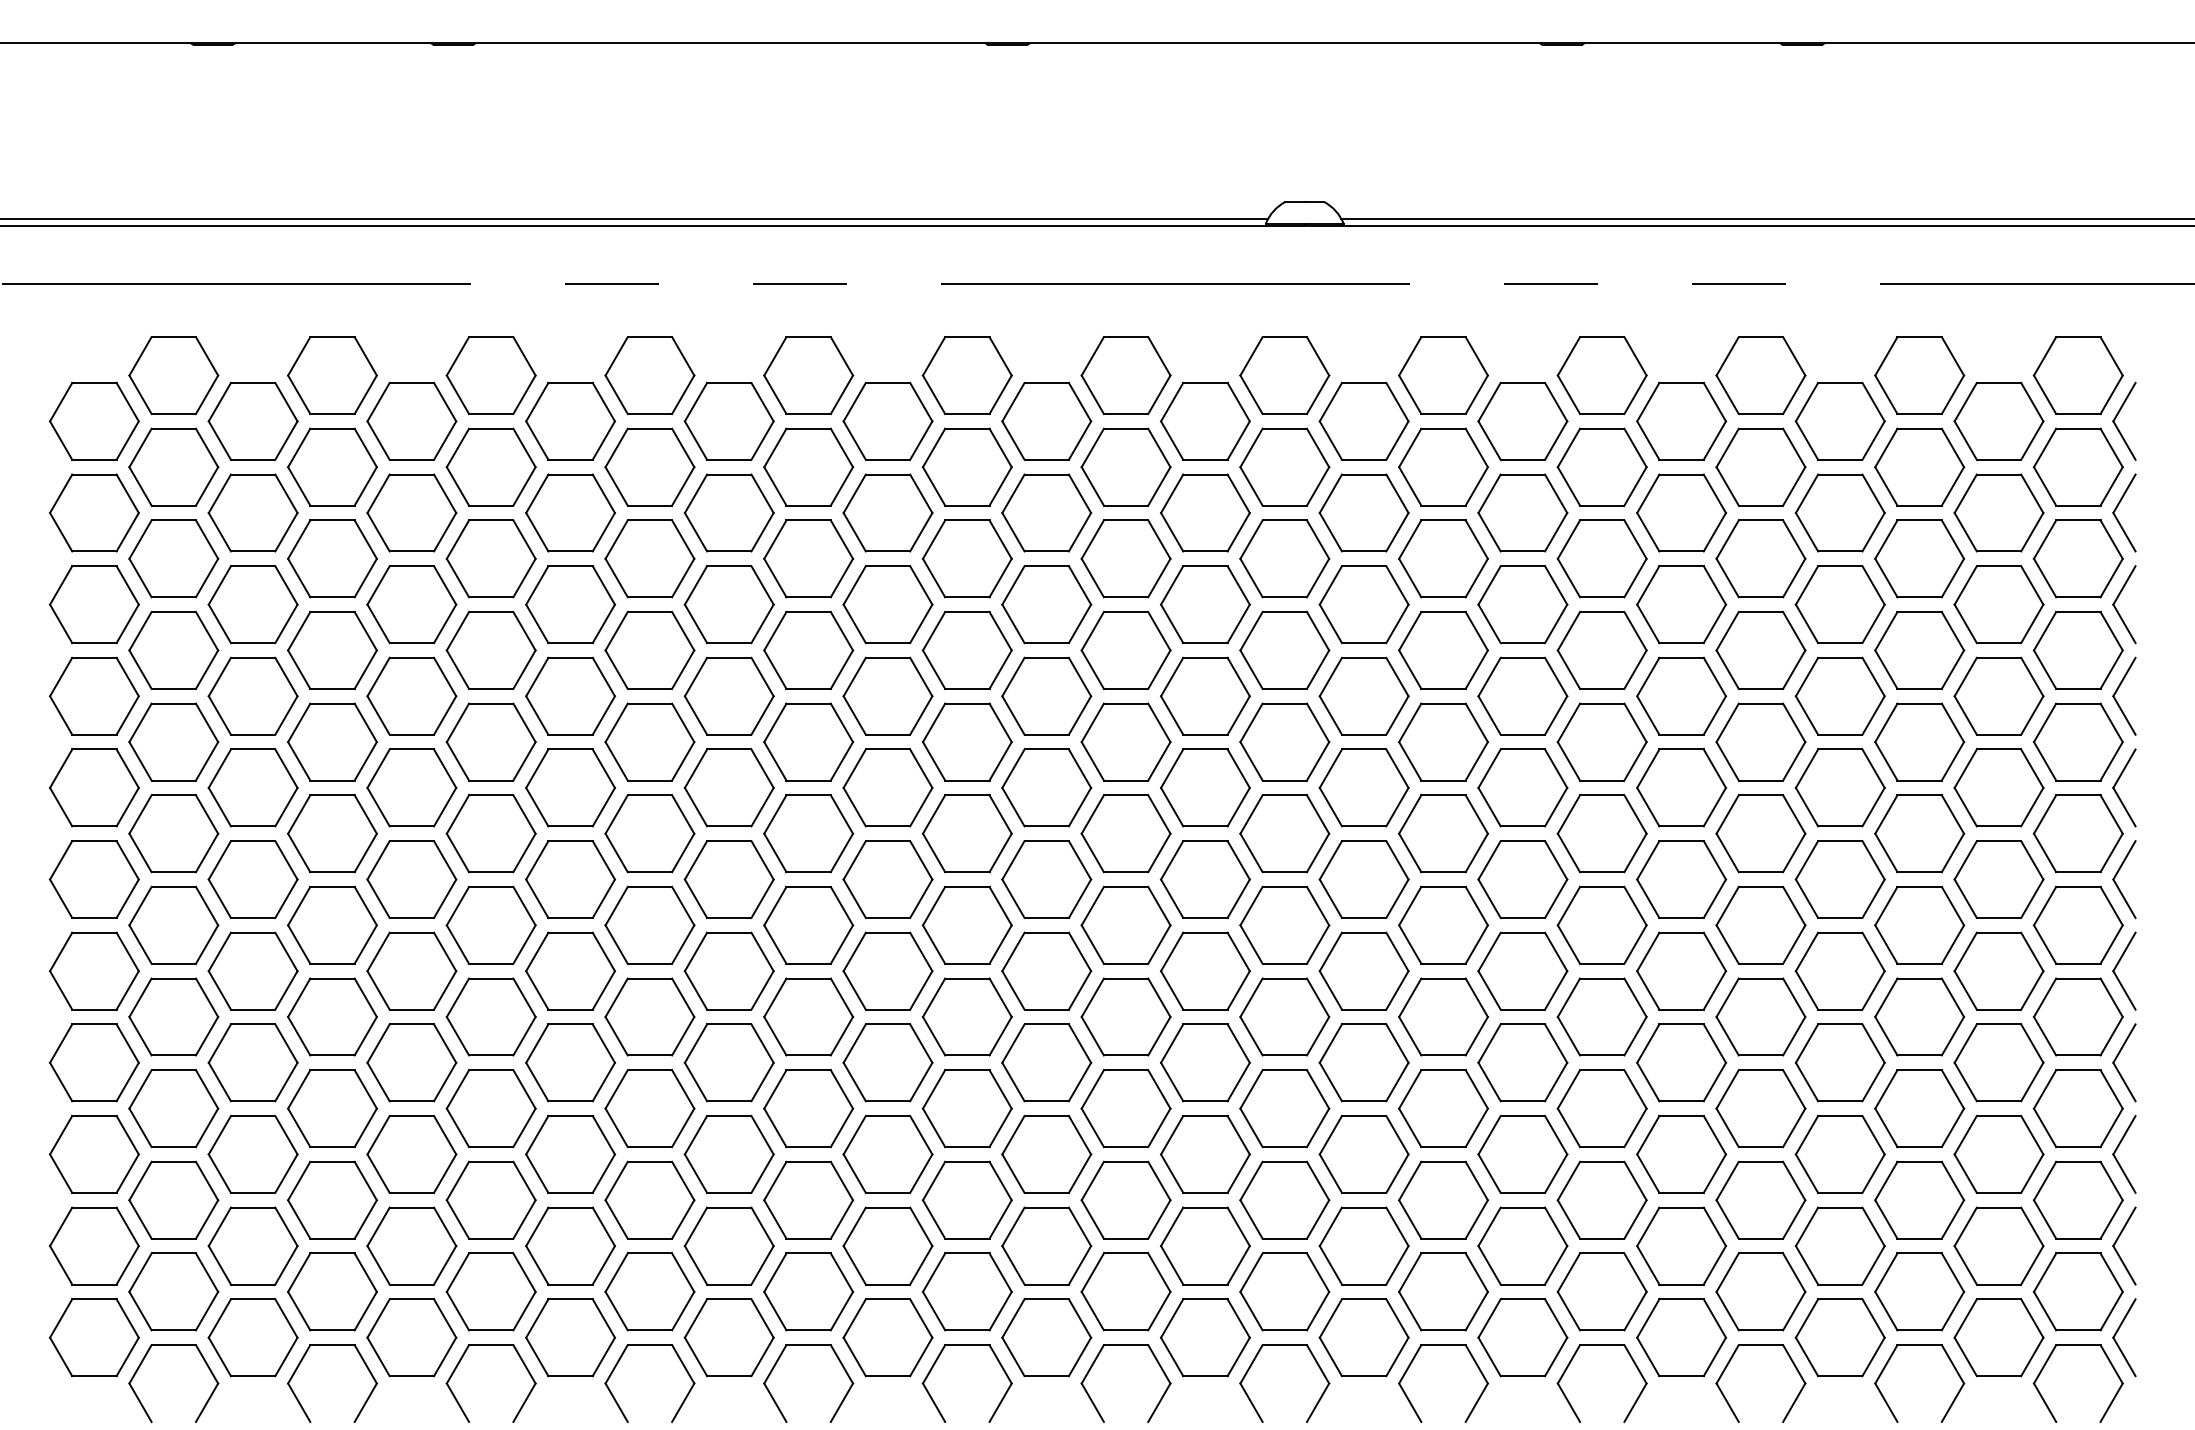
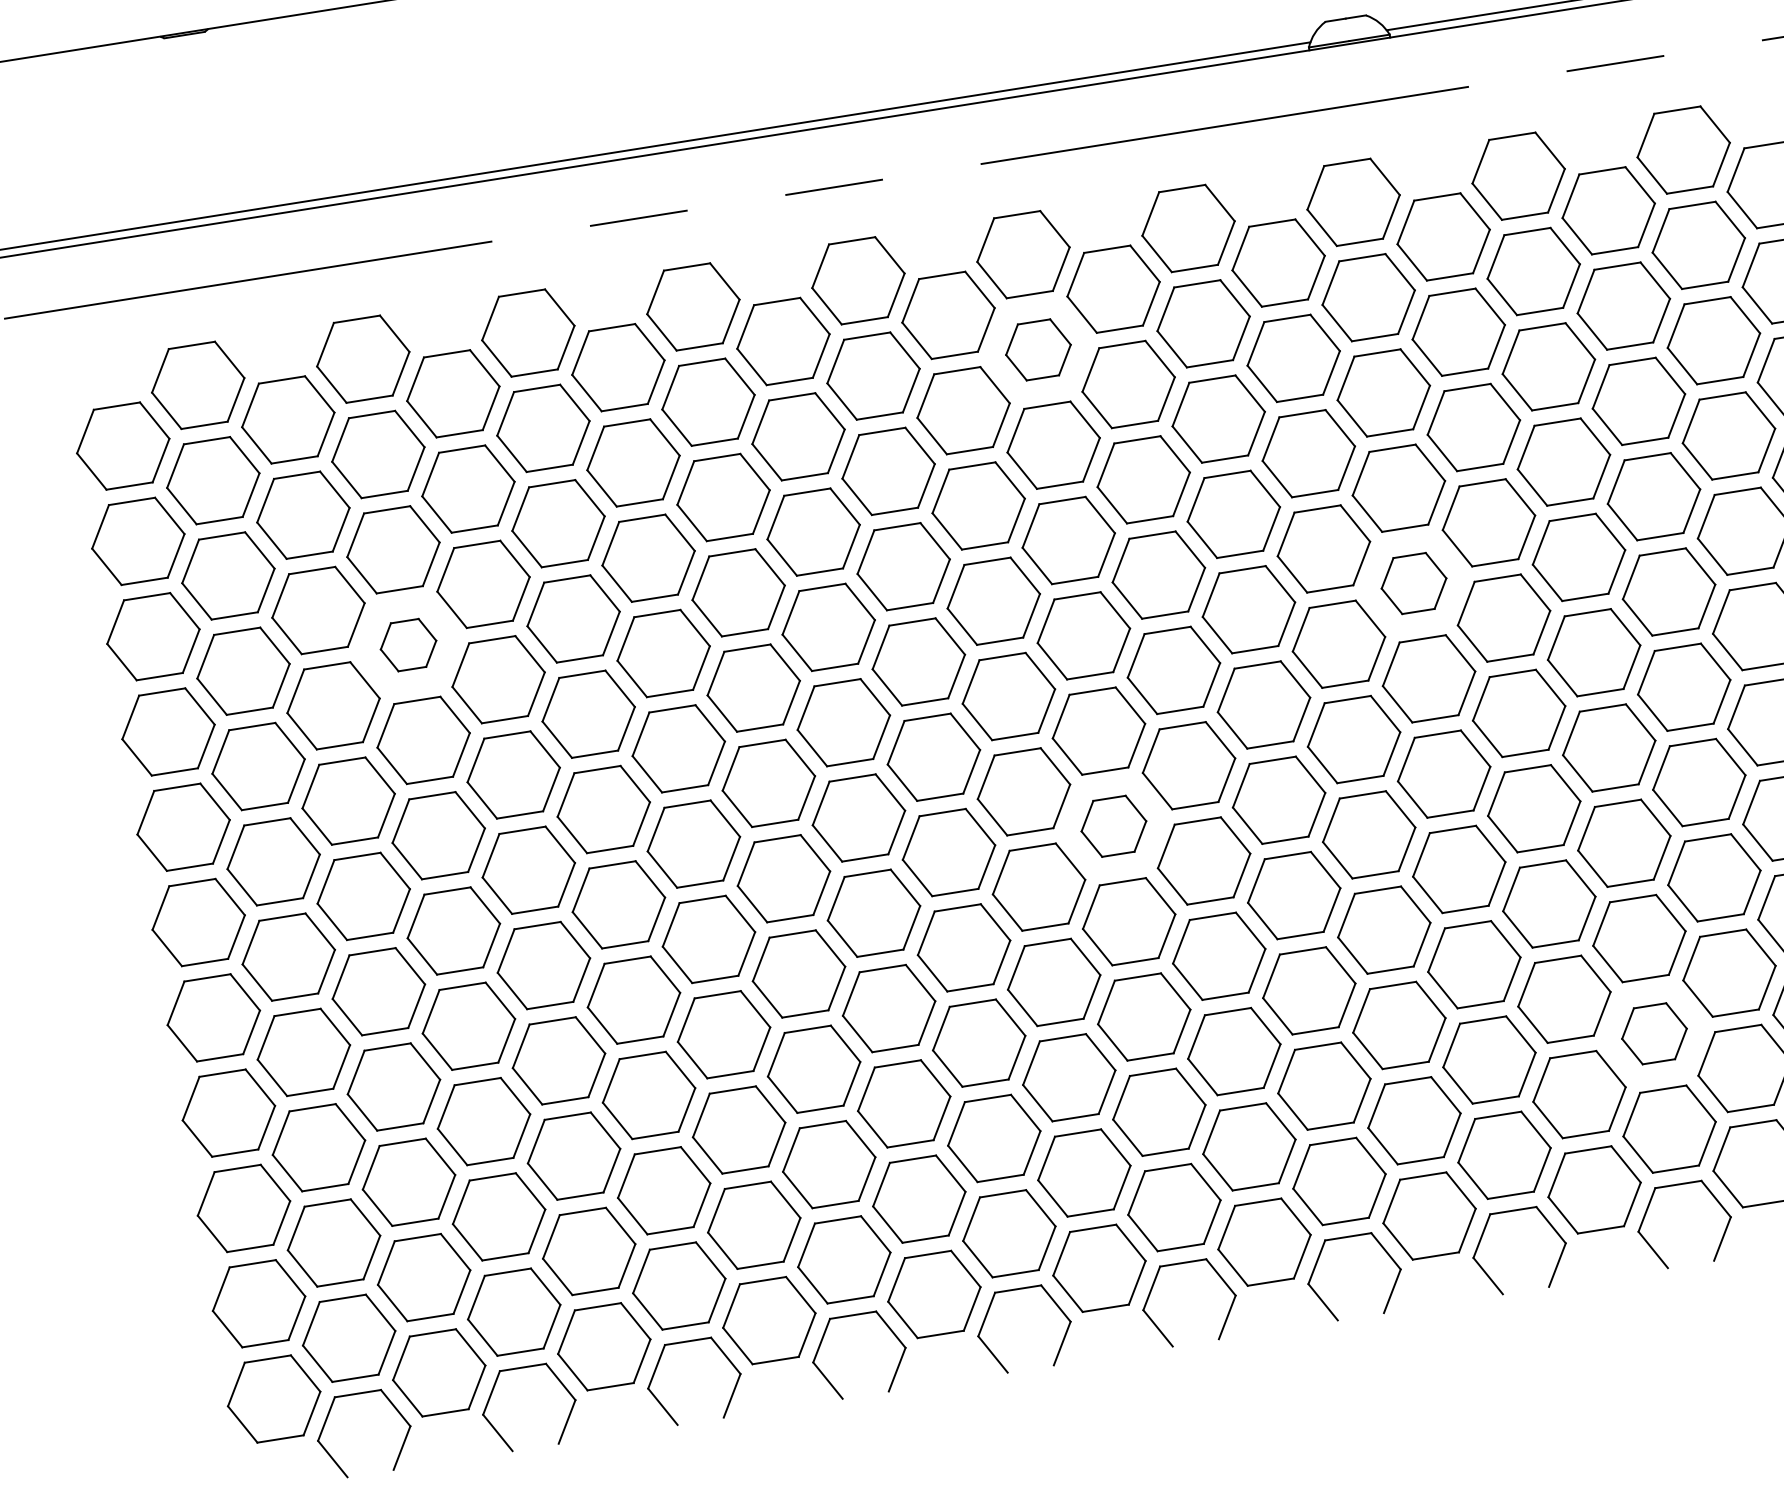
part: (966, 466) -> (1037, 349), size x0.7
part: (332, 650) -> (408, 645), size x0.6
part: (1284, 741) -> (1413, 582), size x0.7
part: (966, 924) -> (1113, 825), size x0.7
part: (1443, 1199) -> (1654, 1033), size x0.7

